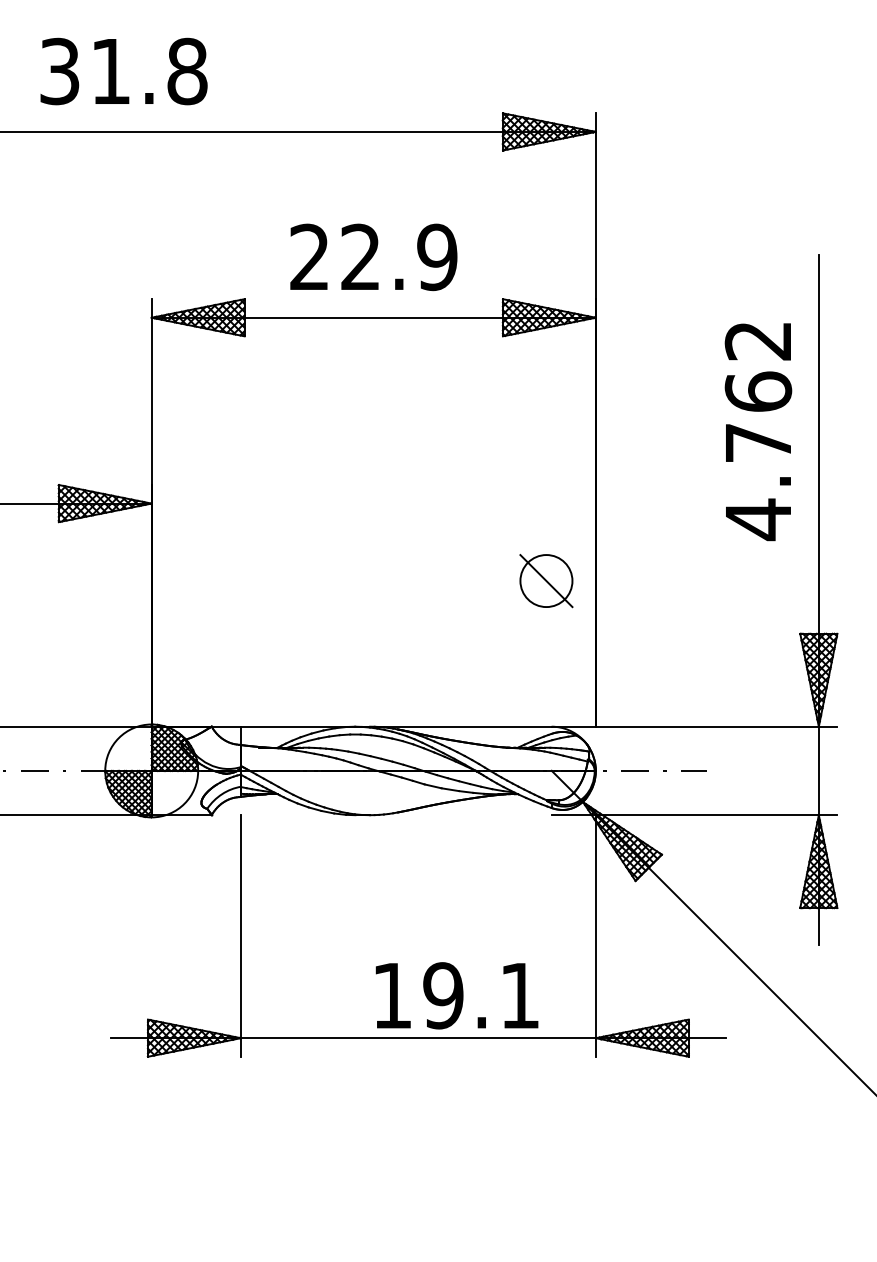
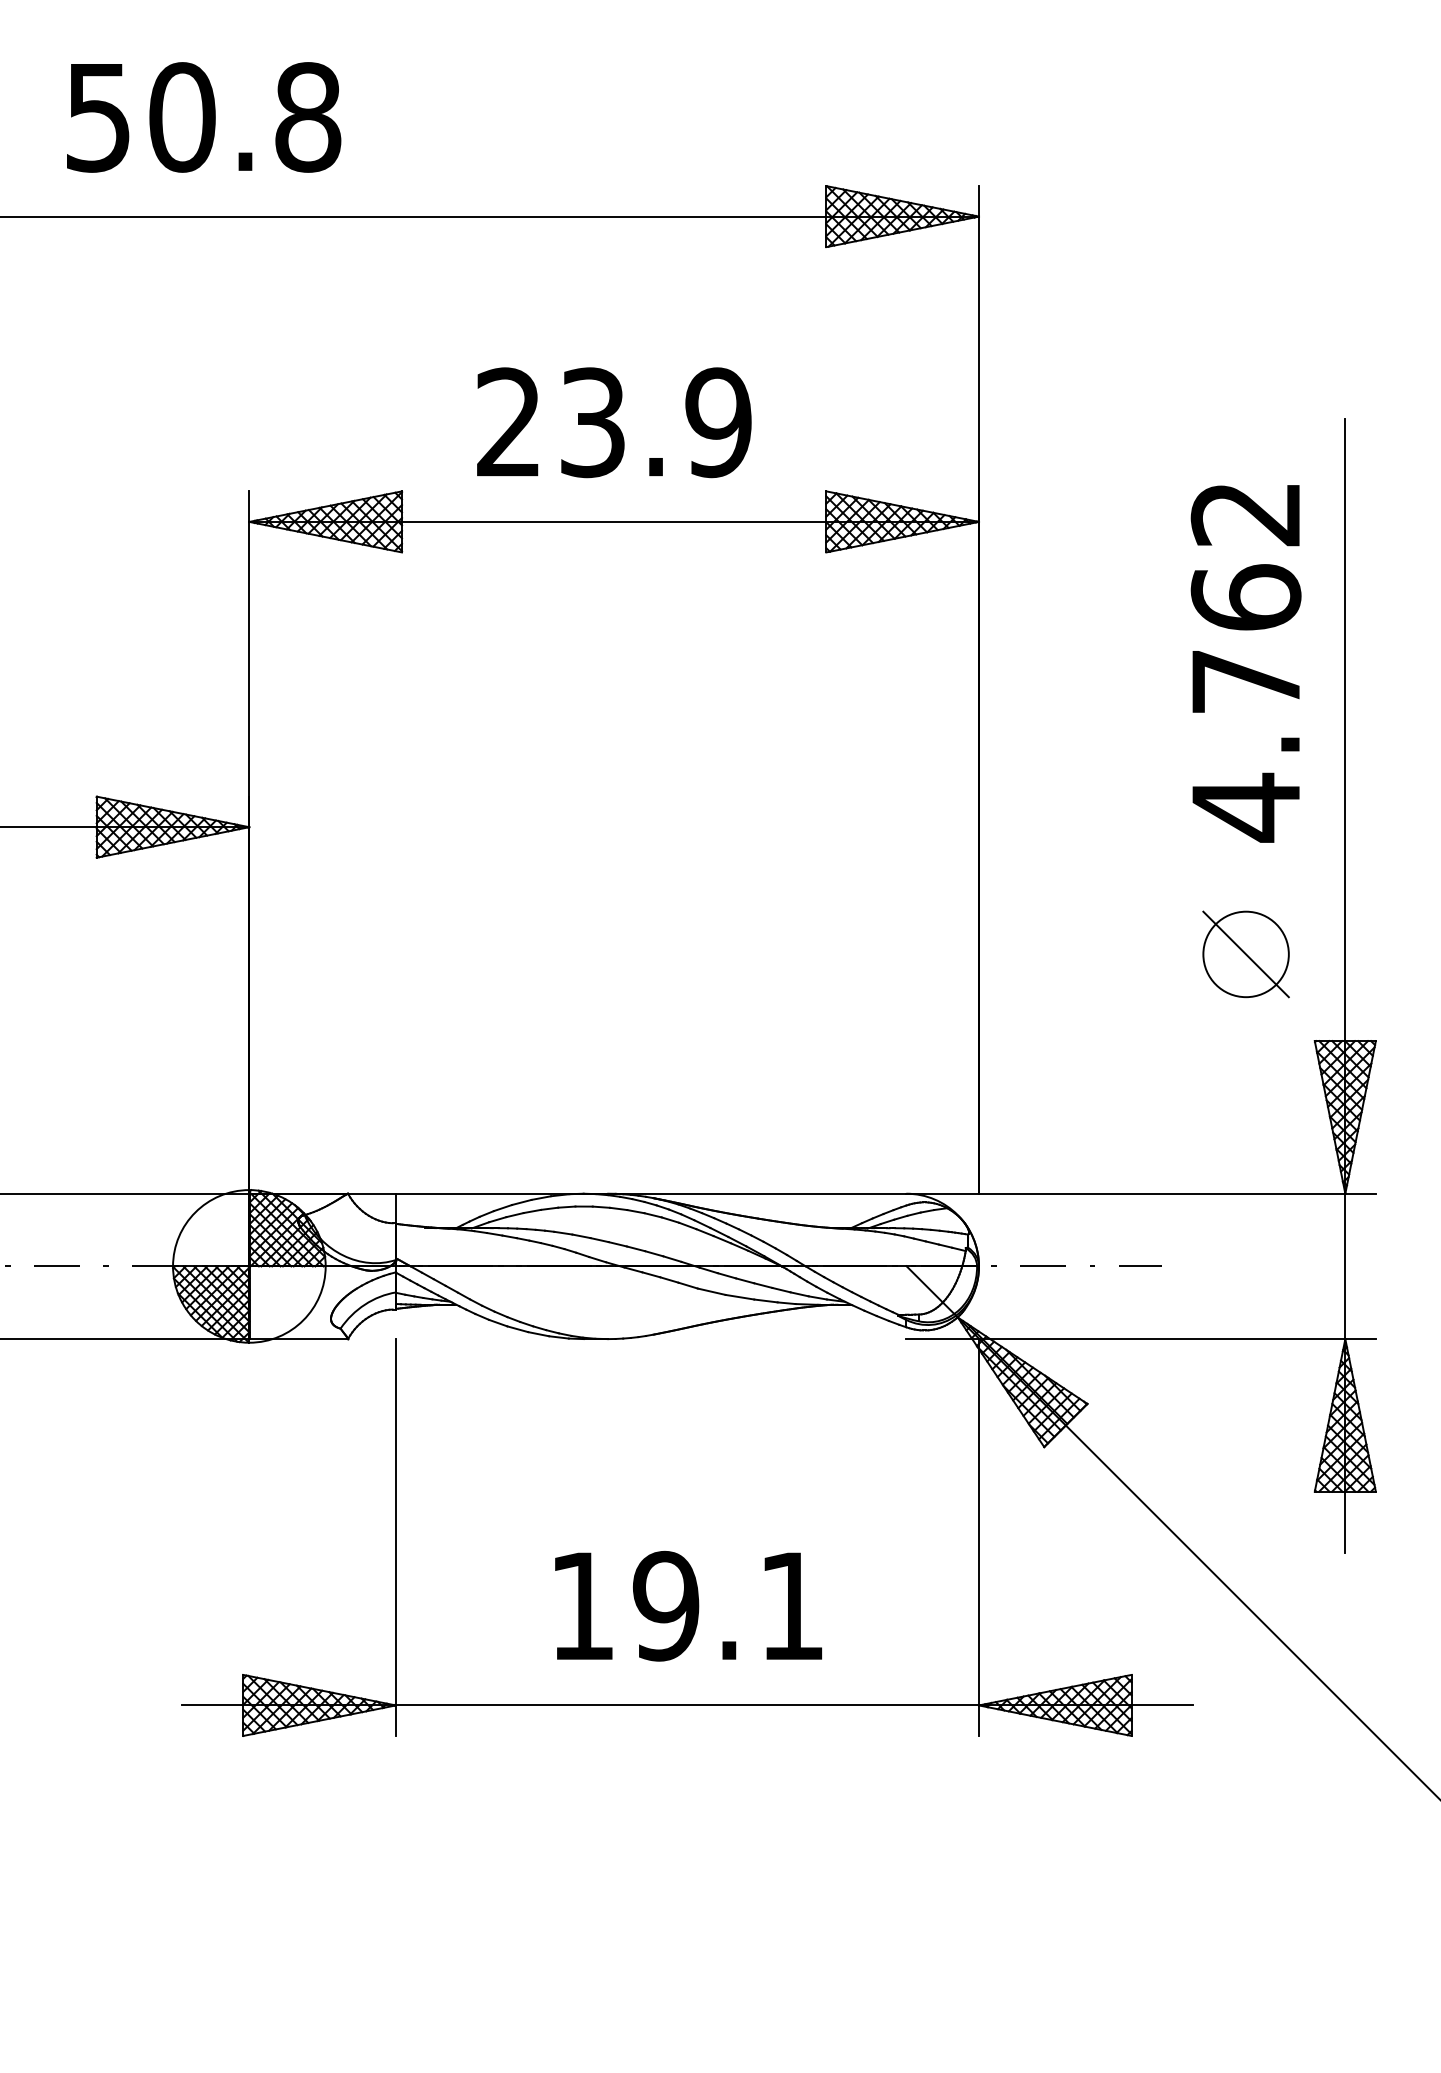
text: (85, 71) -> (140, 117), 31.8 -> 50.8
text: (360, 257) -> (592, 422), 22.9 -> 23.9
text: (758, 432) -> (1246, 664), moved
part: (546, 581) -> (1246, 955), moved
text: (456, 995) -> (687, 1605), moved

